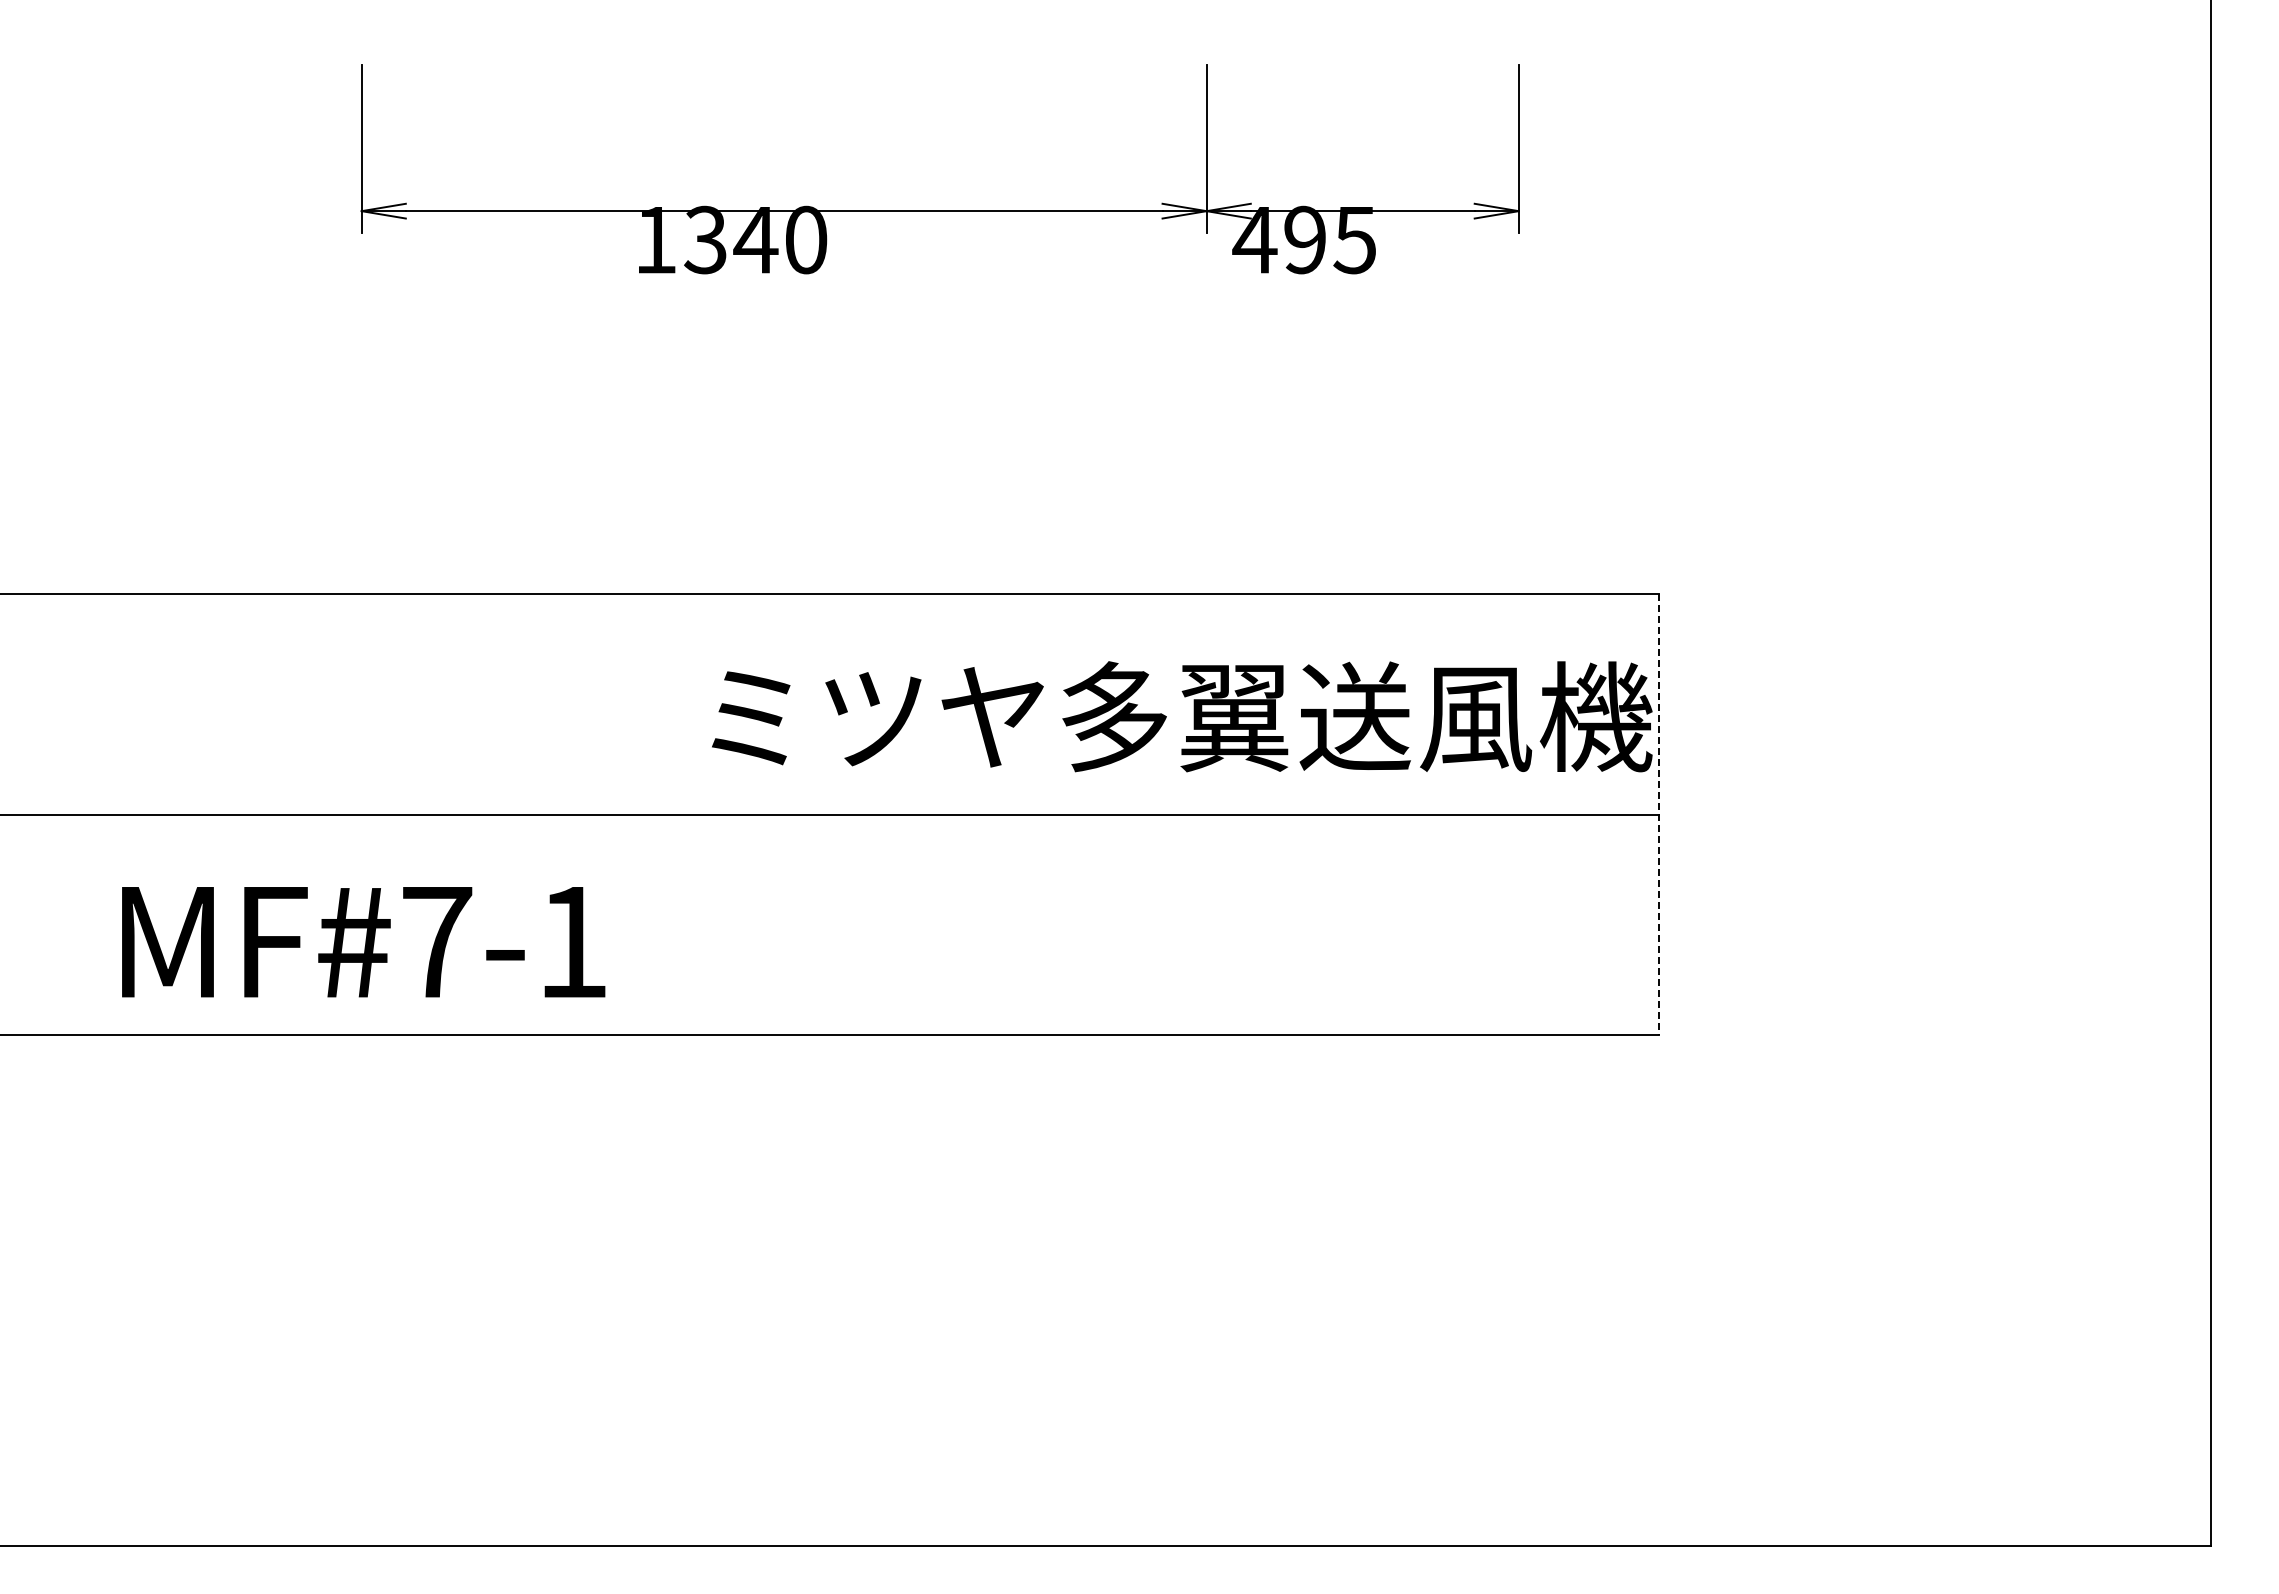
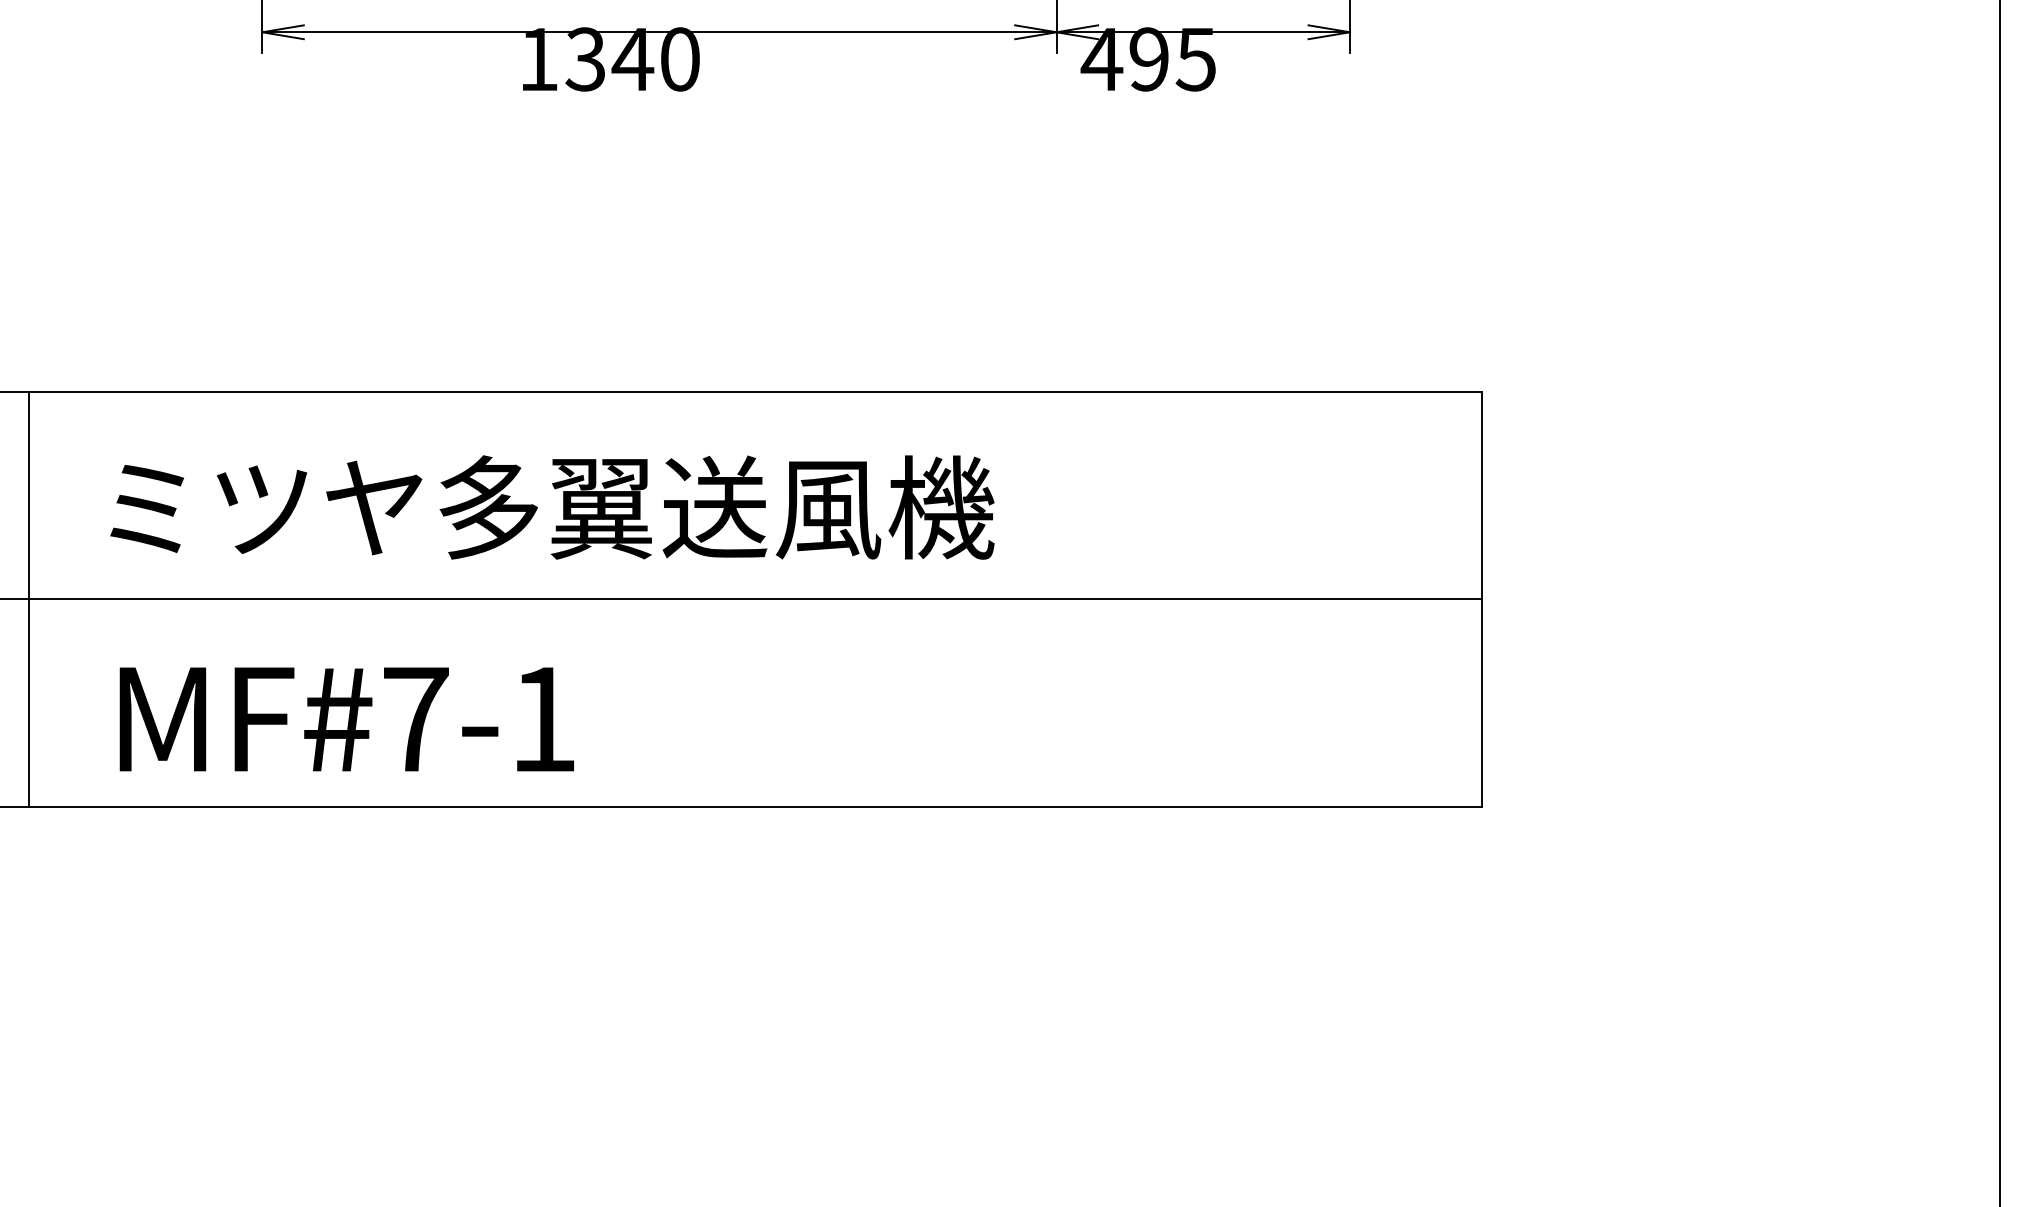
text: (1182, 716) -> (552, 507), moved
line: (113, 814) -> (29, 599), added
line: (1658, 814) -> (1481, 599), dashed -> solid
text: (363, 942) -> (346, 719), moved

